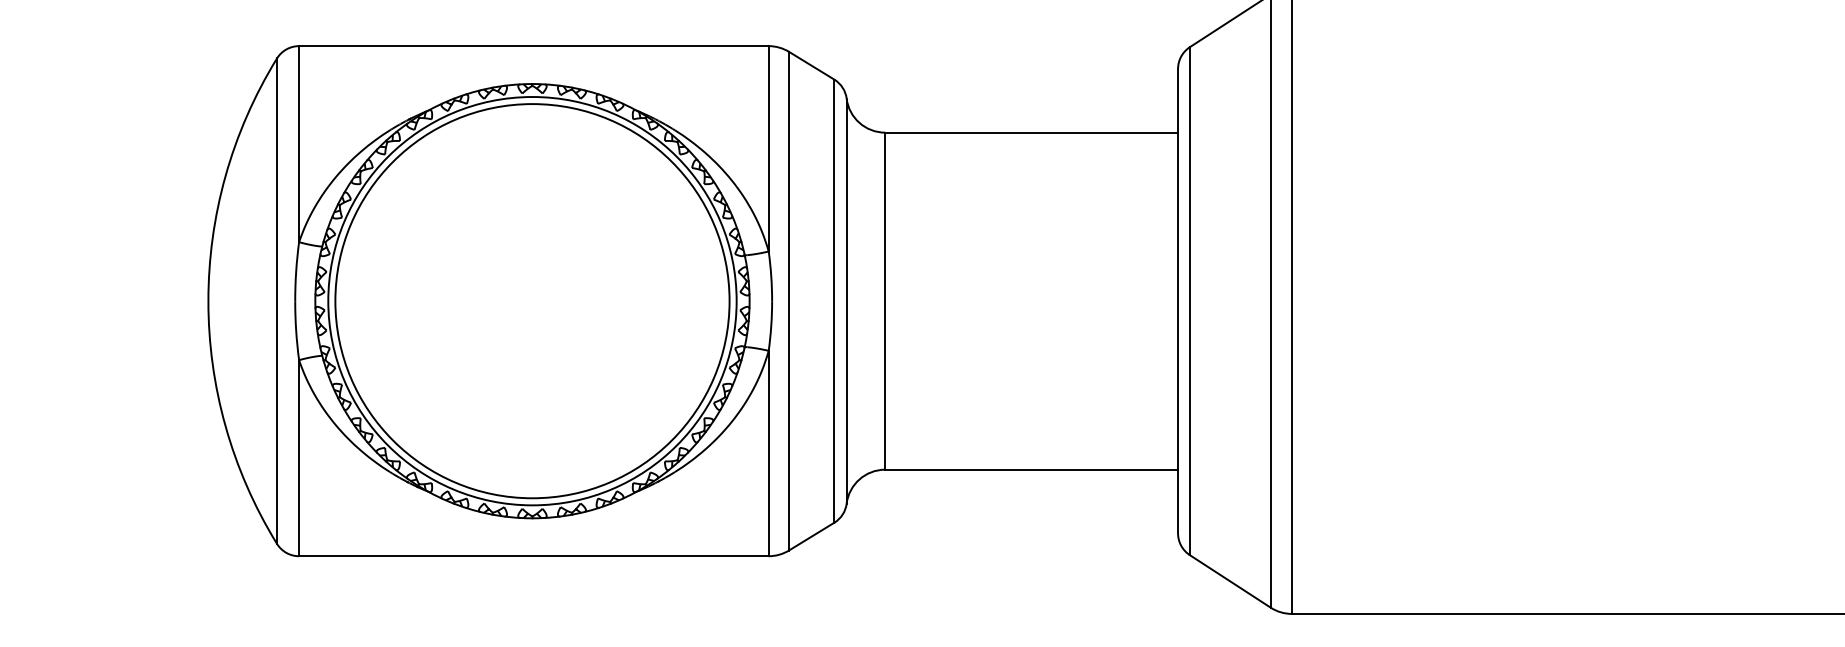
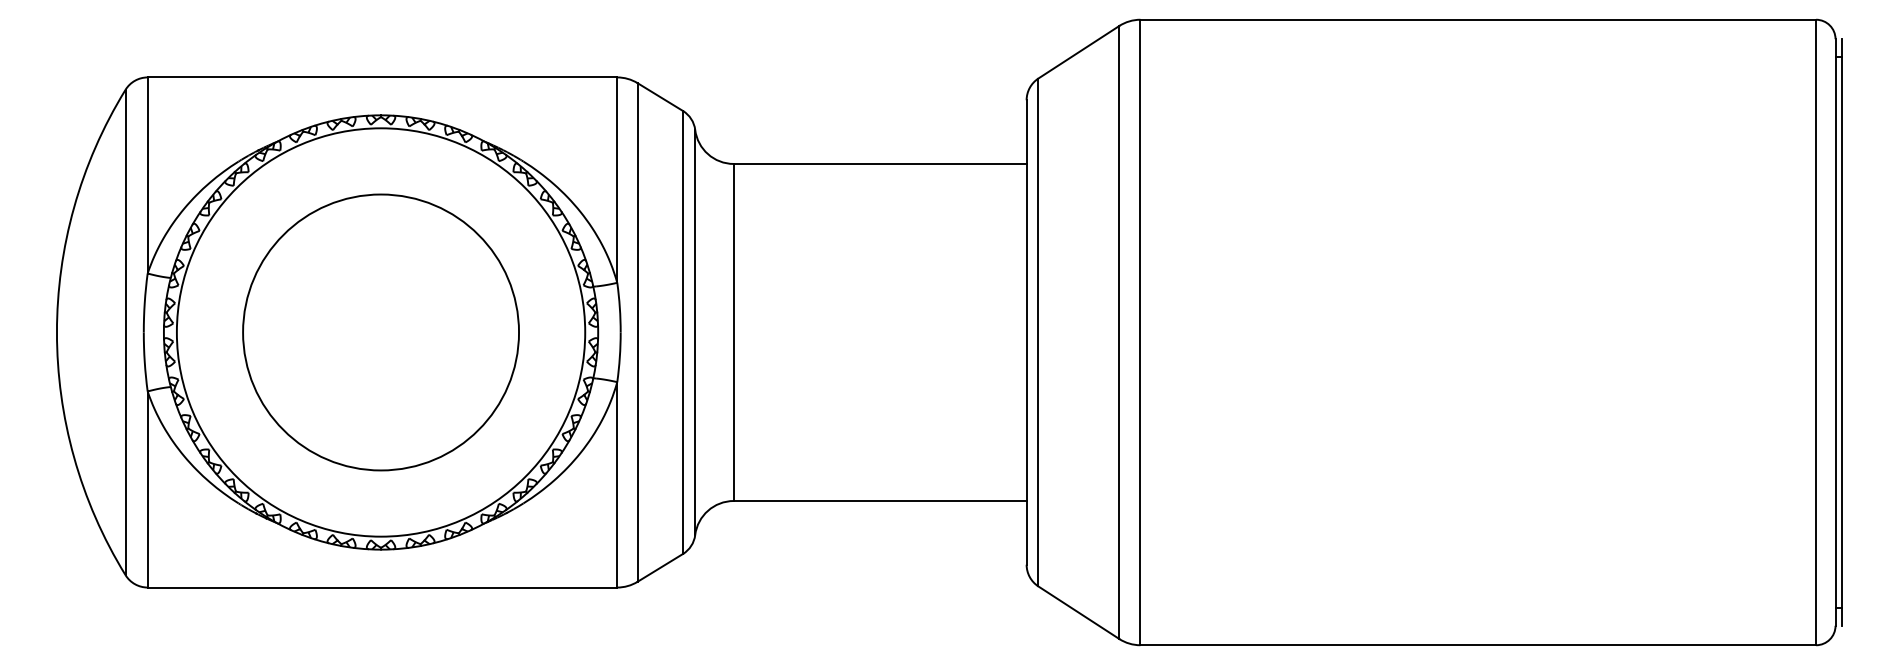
circle: (531, 301) -> (380, 332), size x0.7

